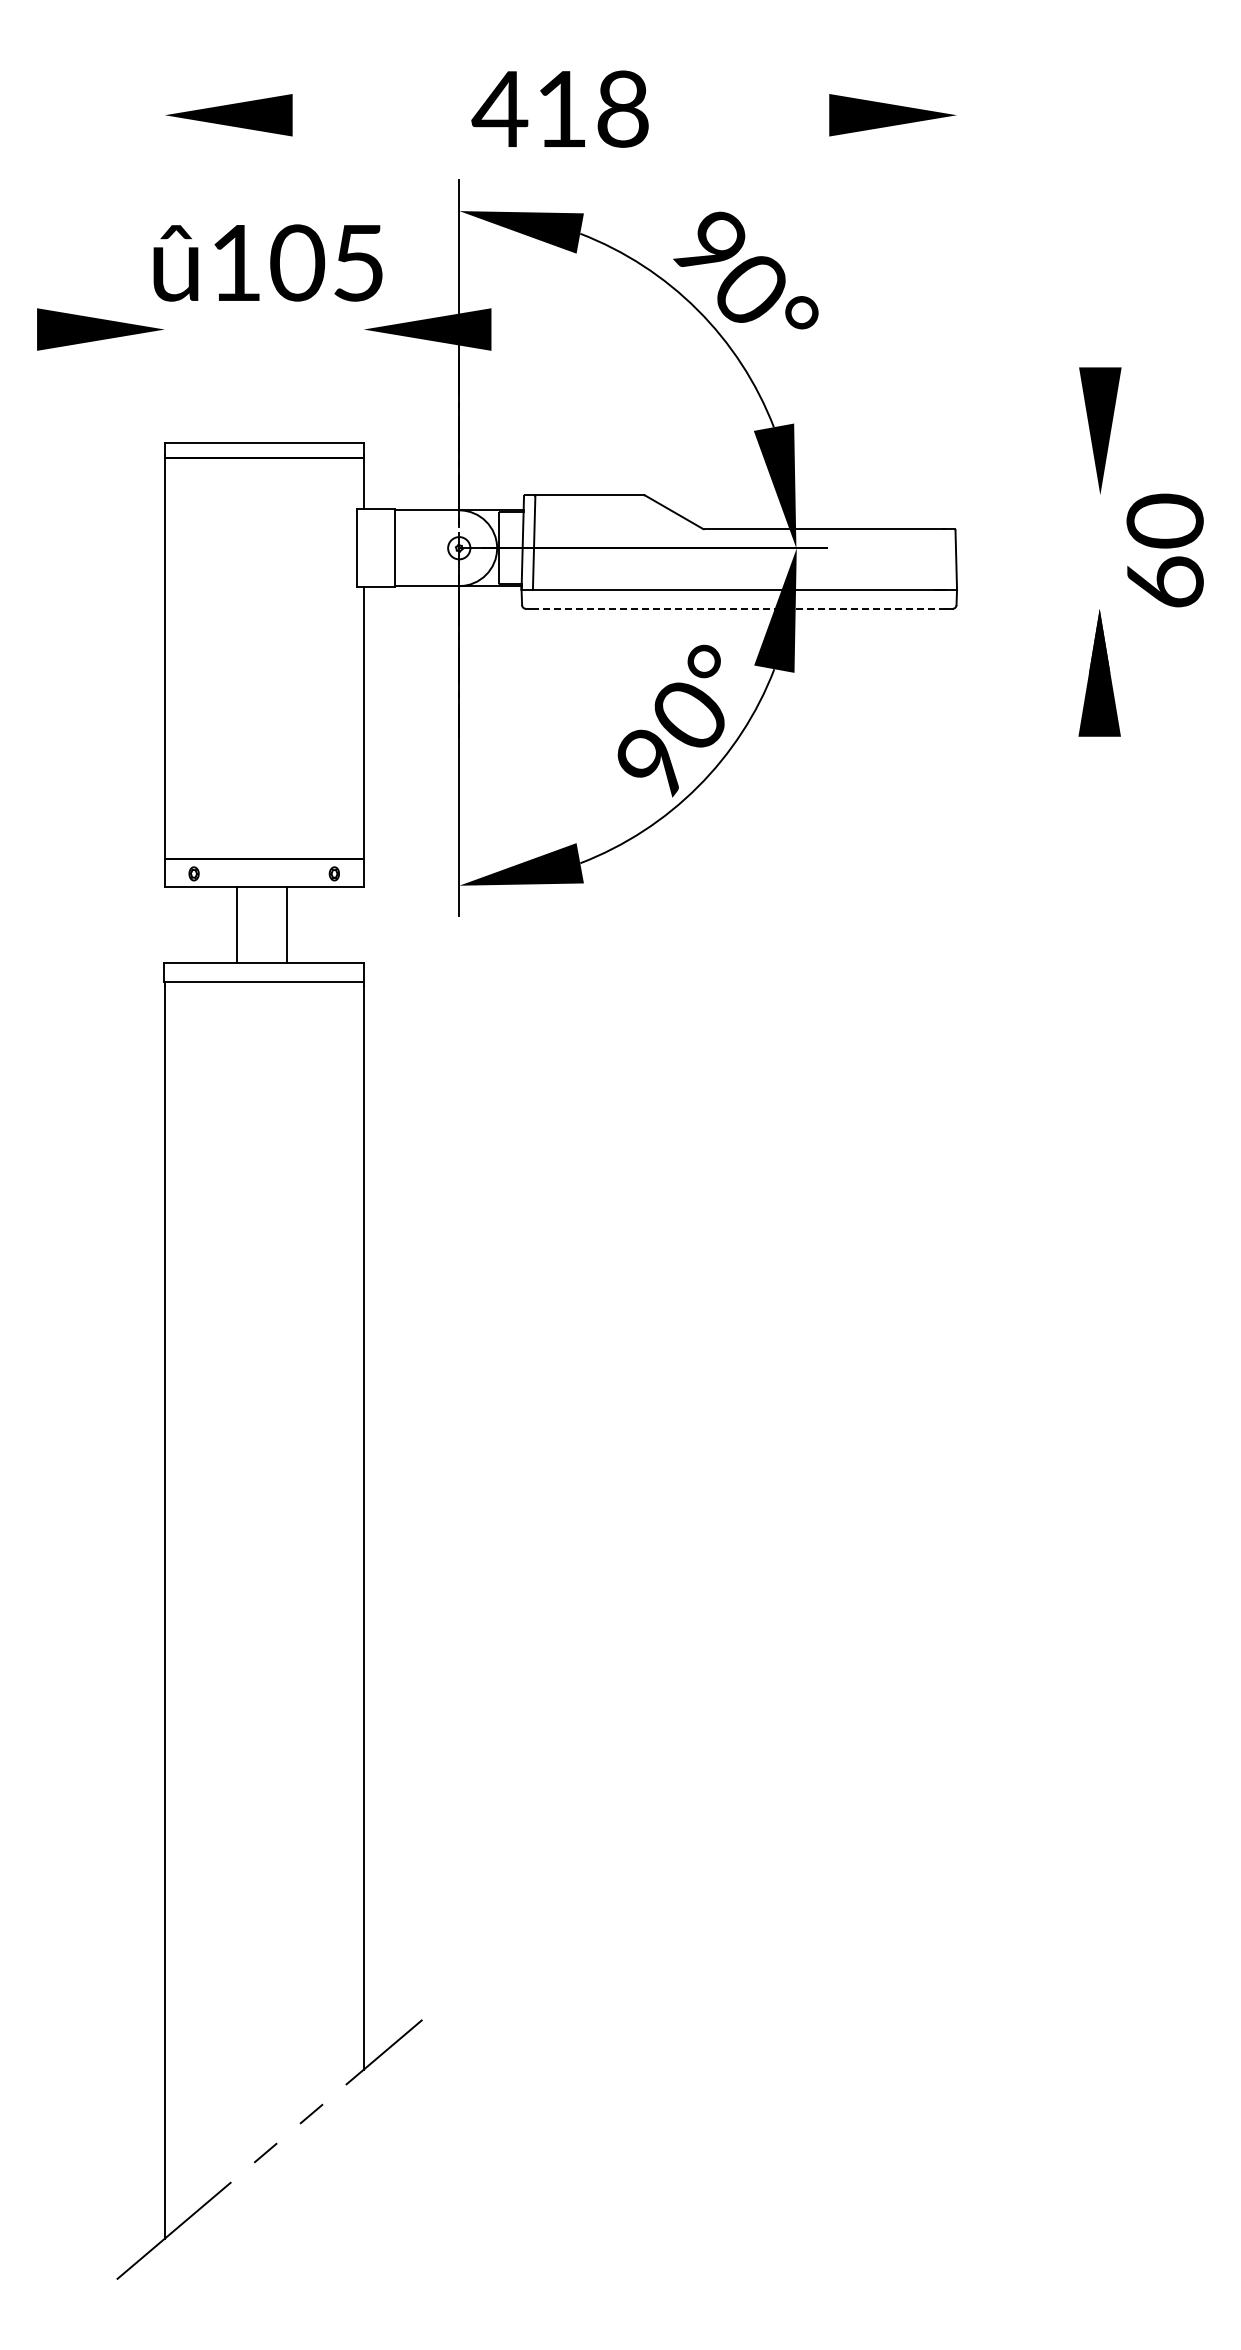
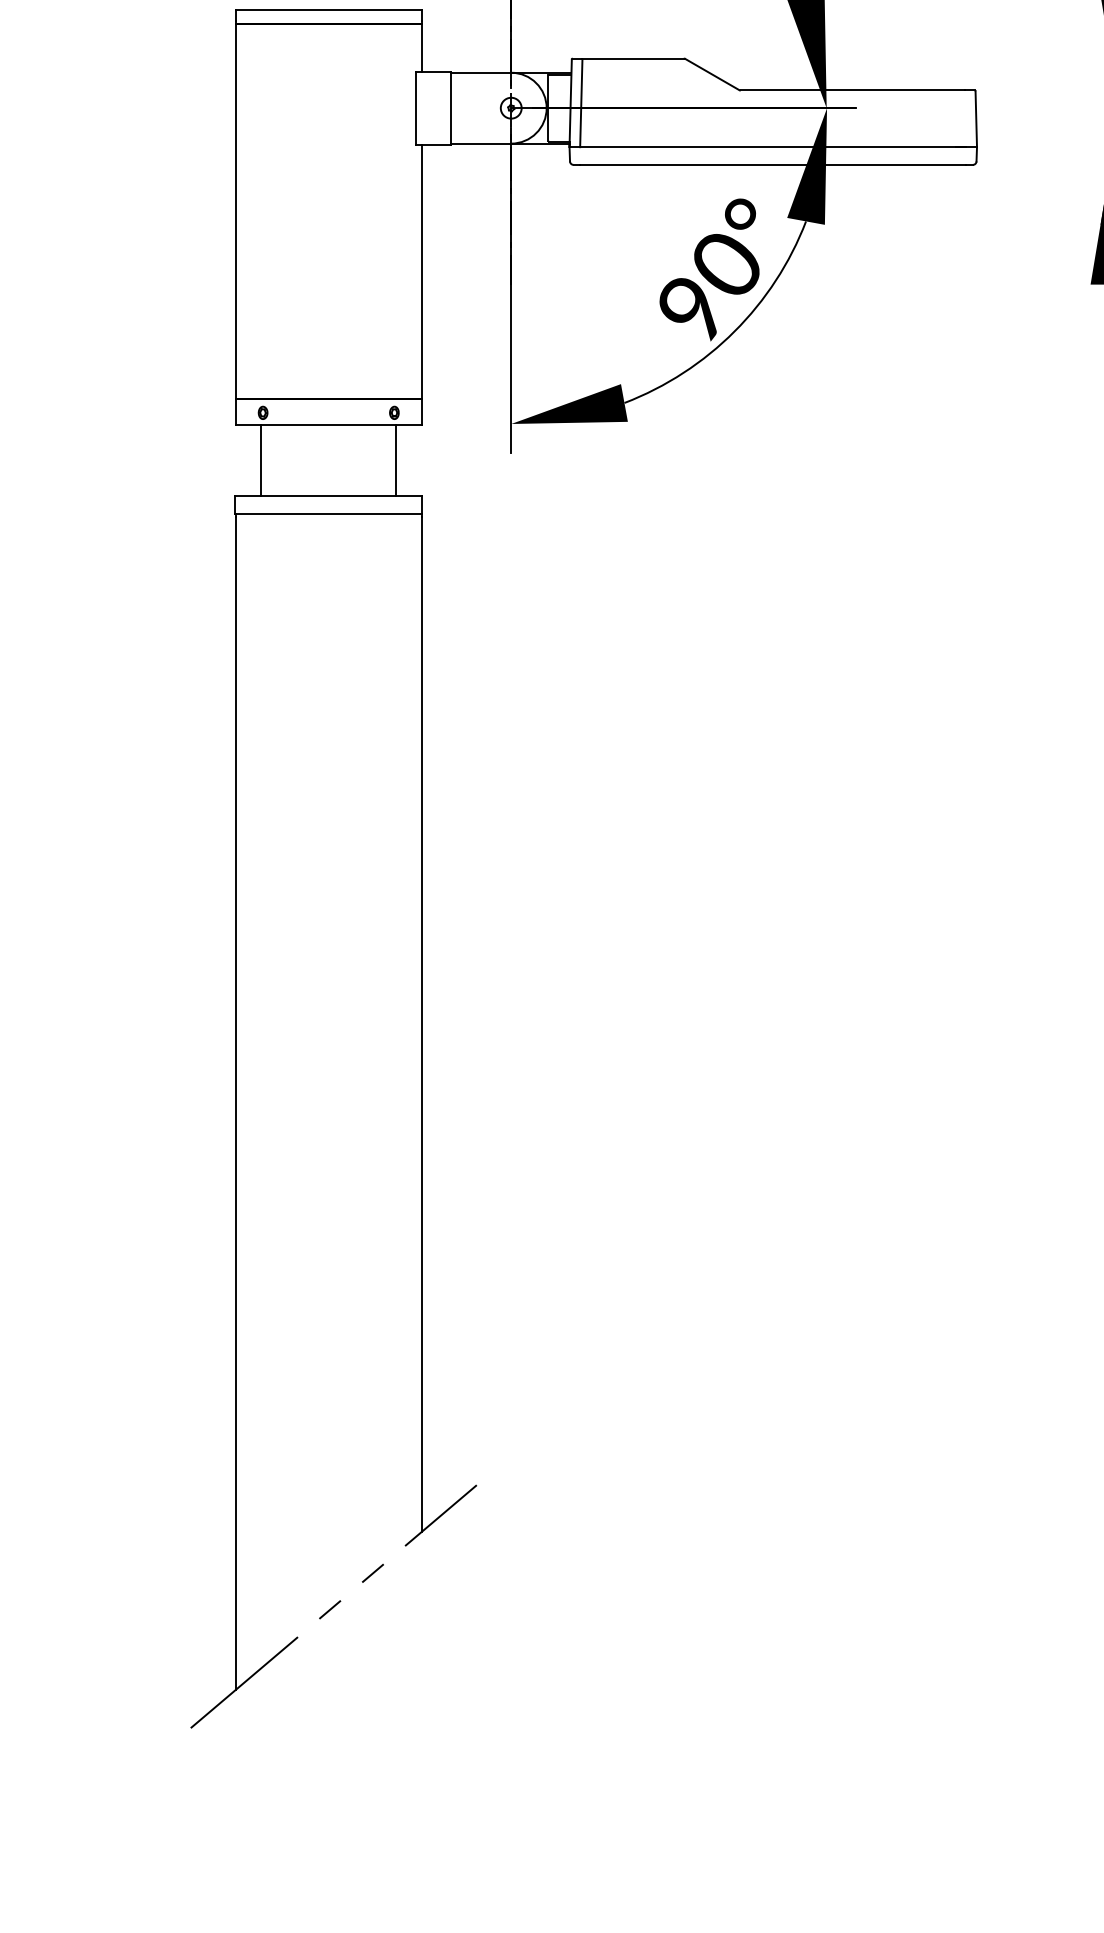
line: (738, 608) -> (772, 164), dashed -> solid
line: (237, 924) -> (261, 460), moved
line: (287, 924) -> (396, 460), moved

